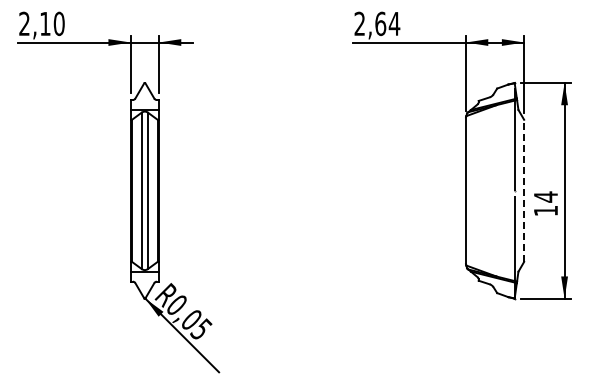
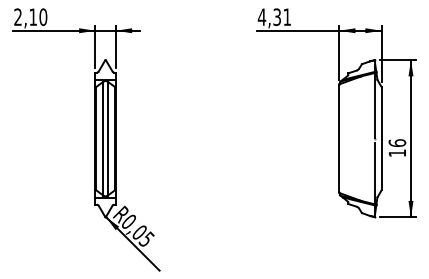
text: (377, 23) -> (274, 16), 2,64 -> 4,31
line: (524, 190) -> (381, 138), dashed -> solid
text: (545, 196) -> (397, 142), 14 -> 16

